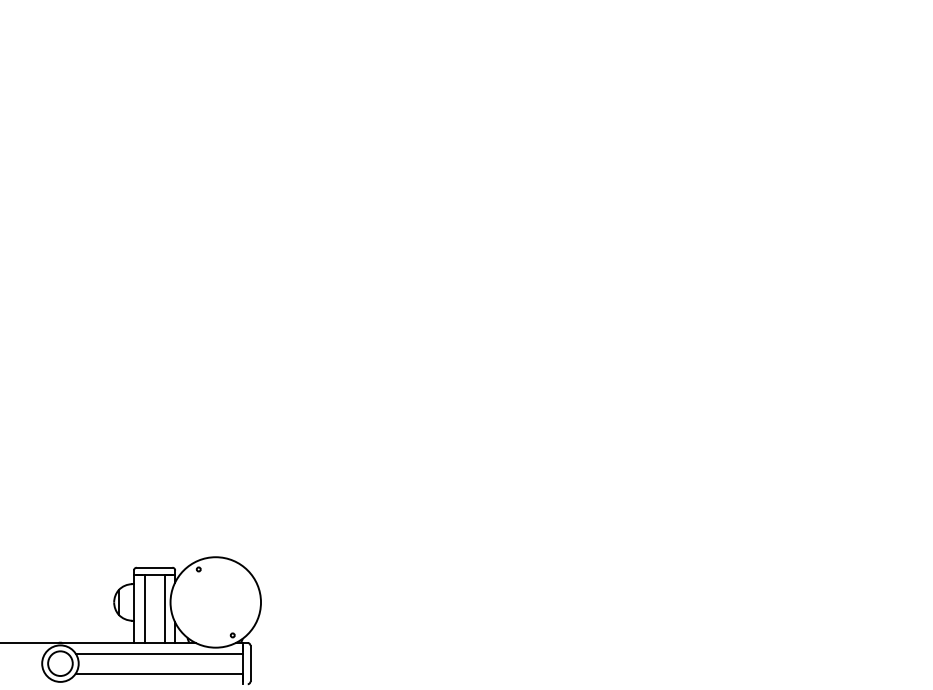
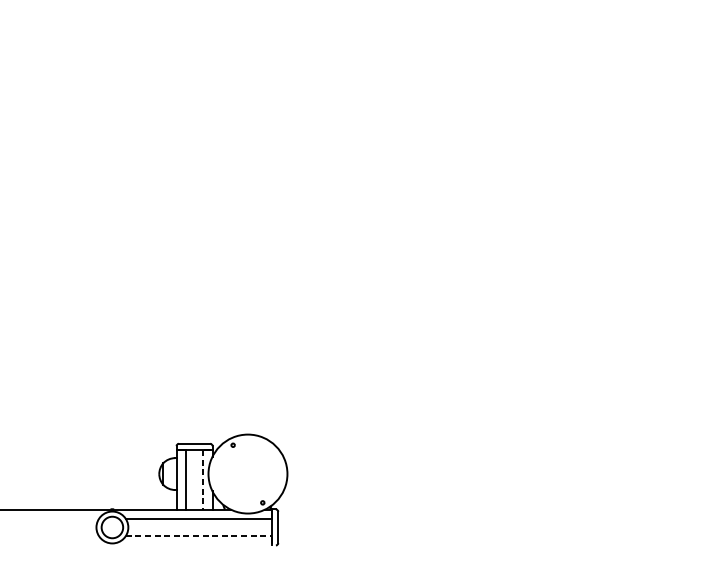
line: (164, 609) -> (203, 480), solid -> dashed
line: (159, 673) -> (198, 536), solid -> dashed

